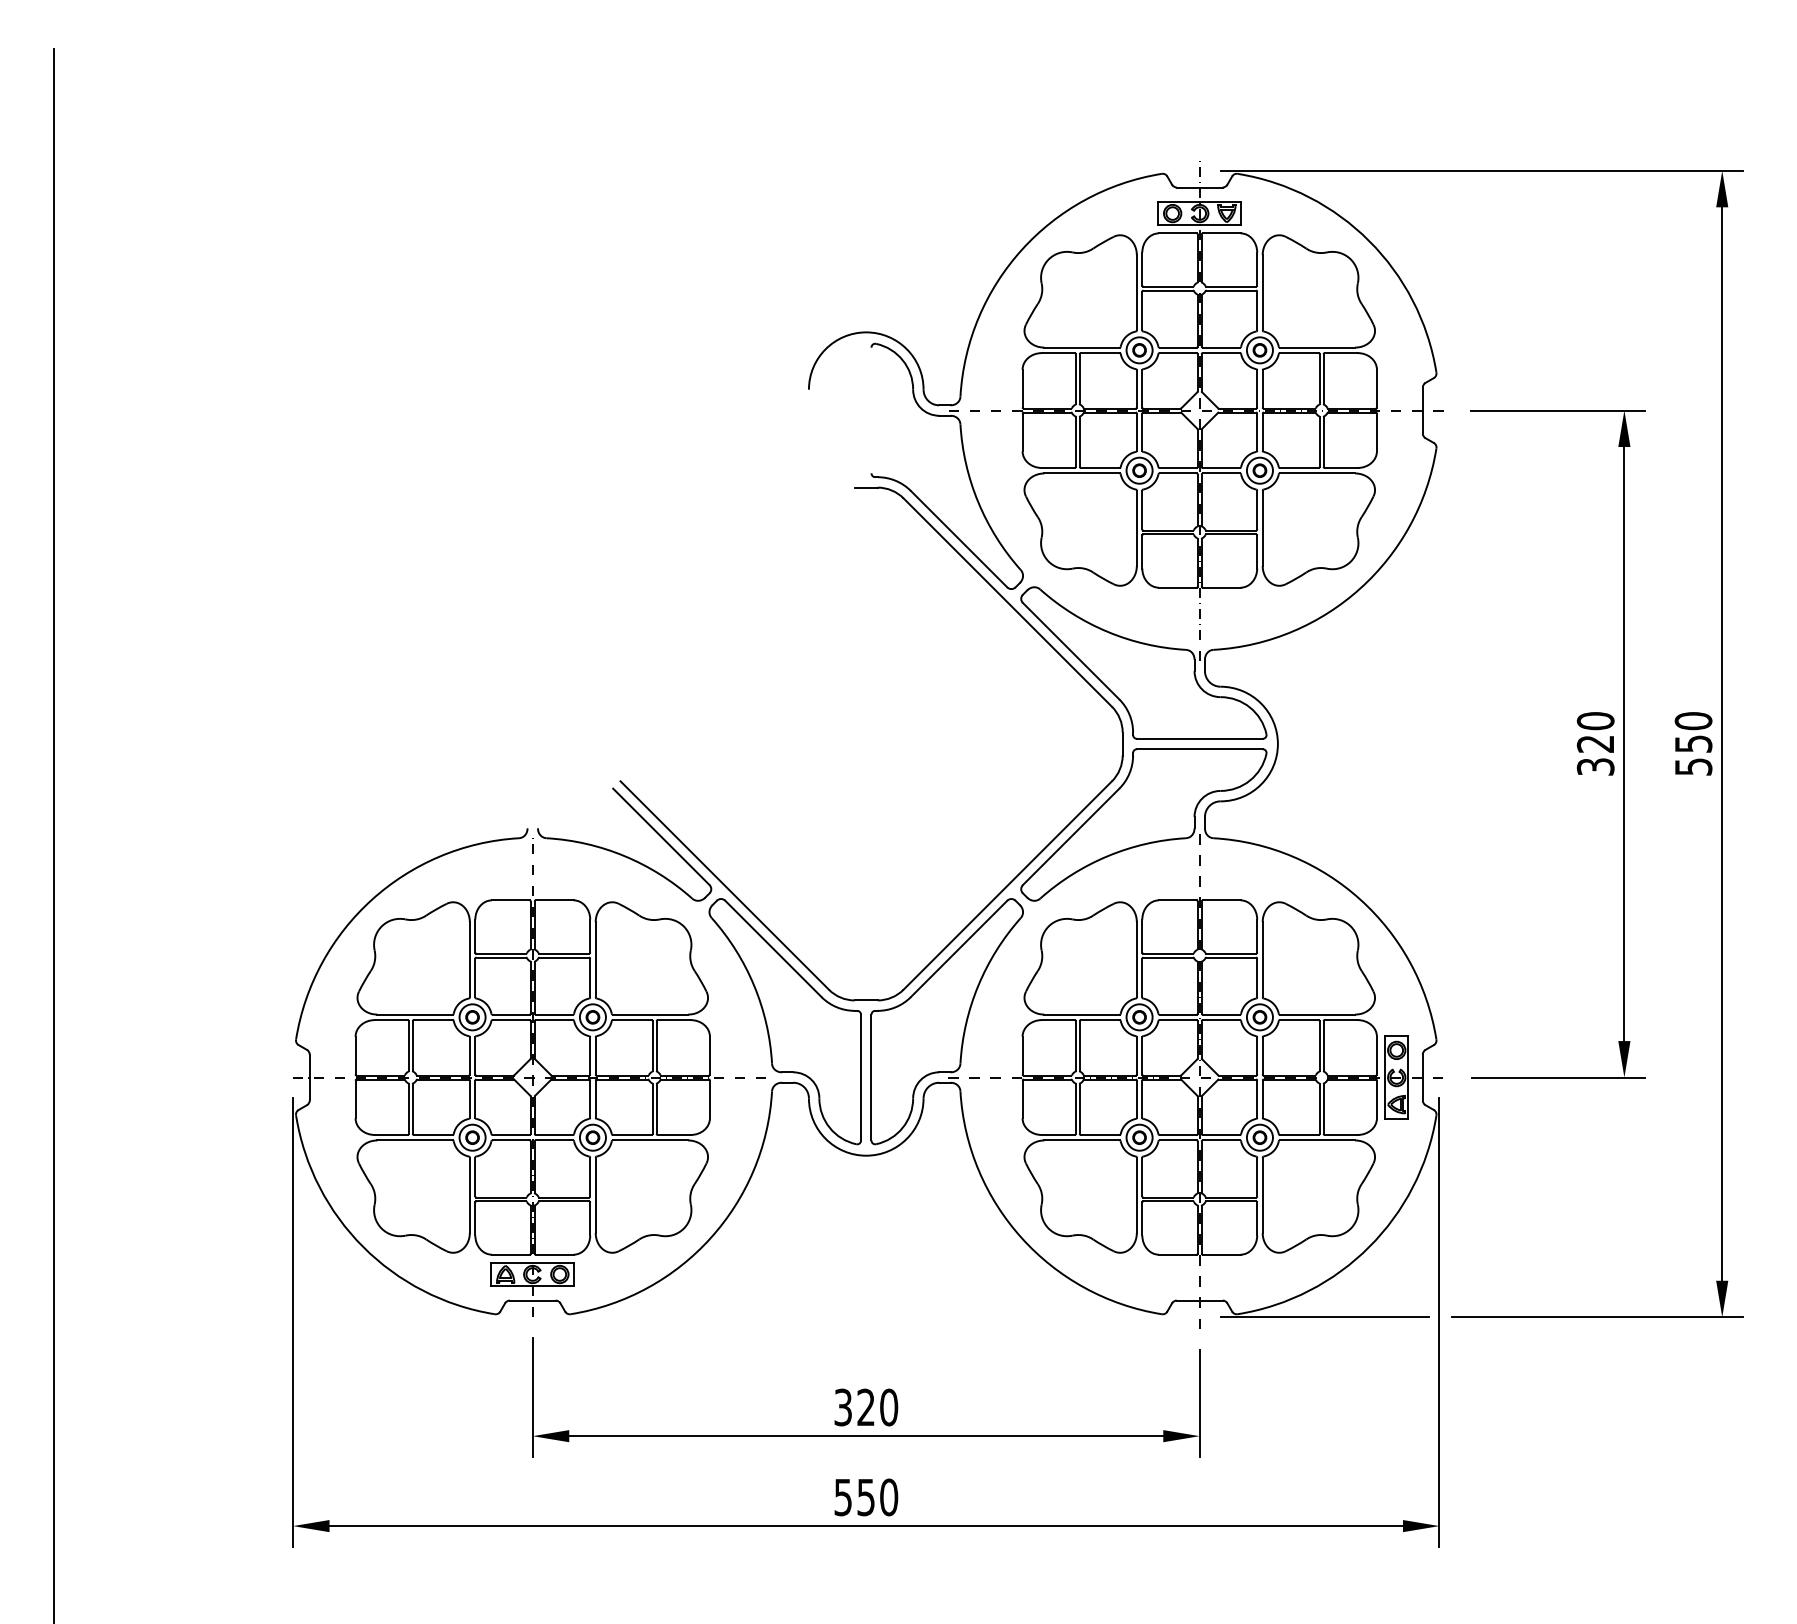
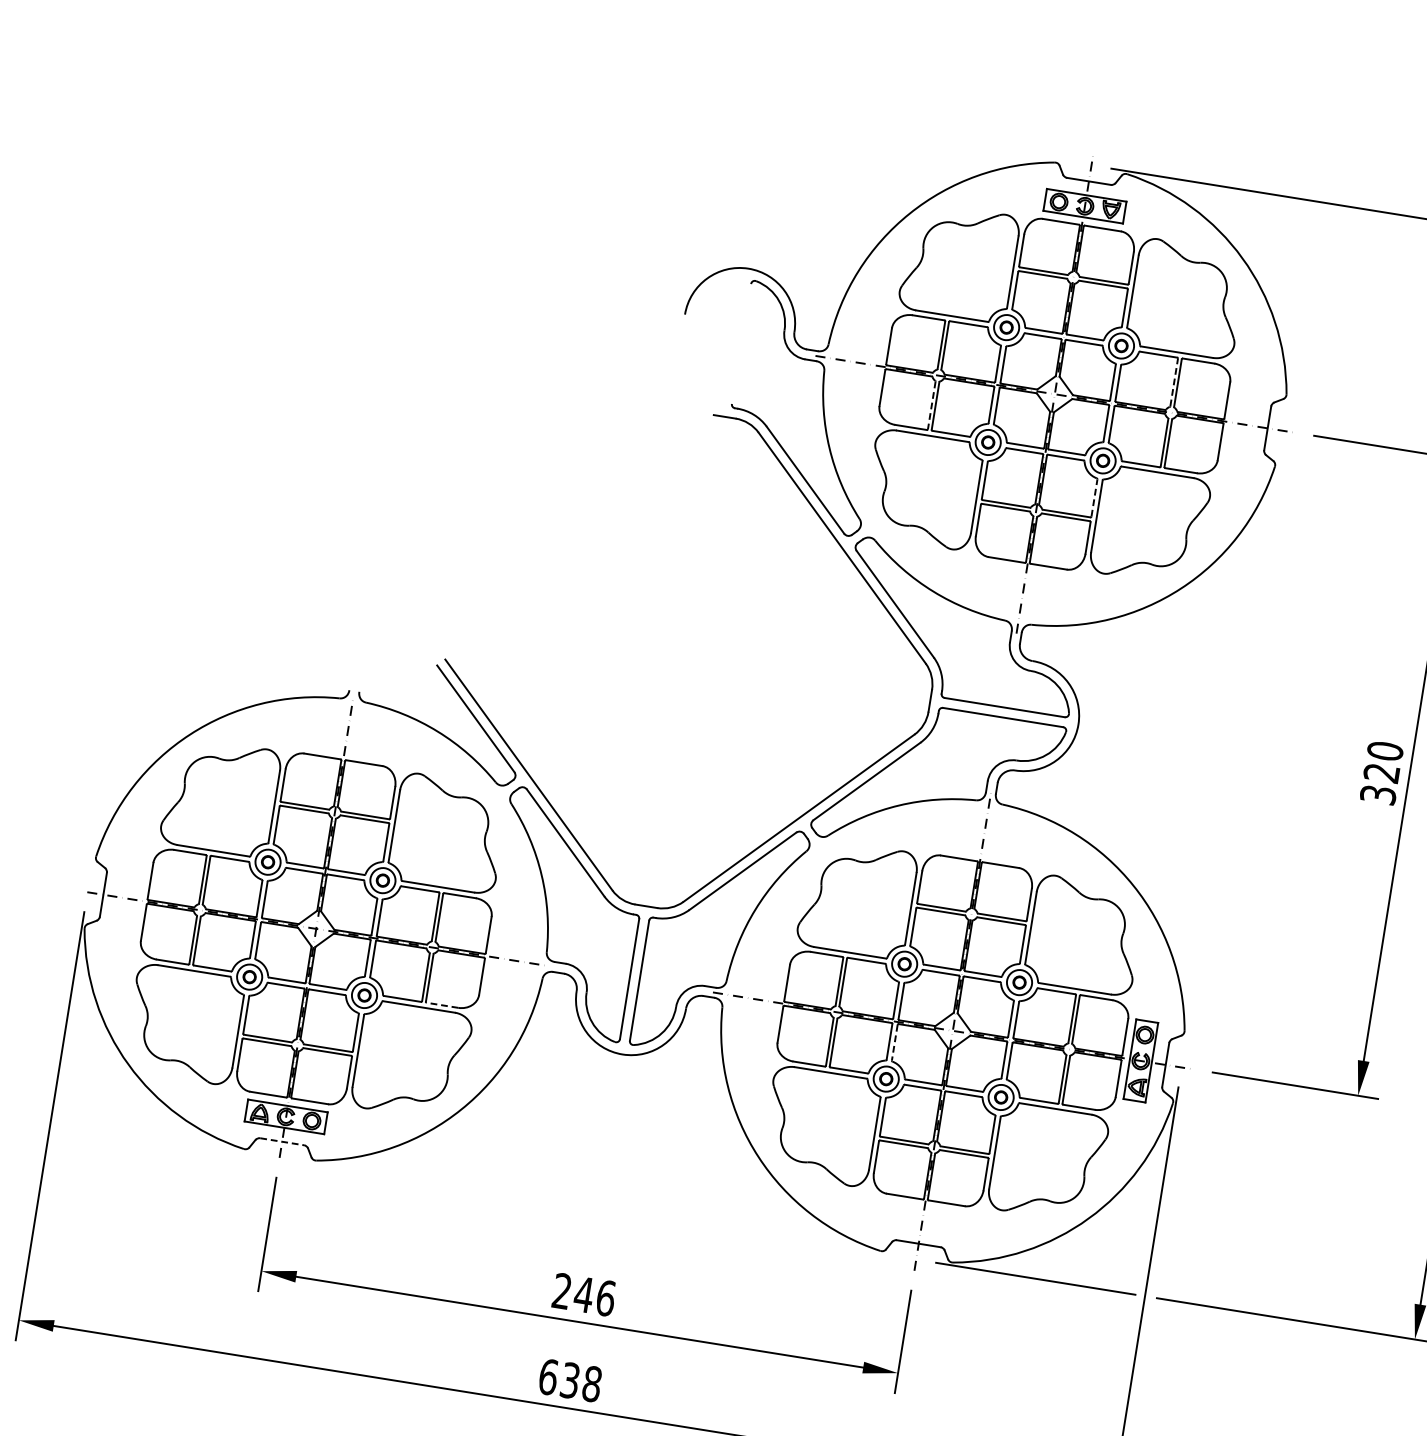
line: (1319, 379) -> (1173, 382), solid -> dashed
line: (1075, 442) -> (931, 405), solid -> dashed
line: (1257, 509) -> (1094, 497), solid -> dashed
line: (1142, 1099) -> (894, 1043), solid -> dashed
line: (674, 1134) -> (442, 1004), solid -> dashed
line: (532, 1300) -> (281, 1141), solid -> dashed
text: (866, 1407) -> (584, 1294), 320 -> 246
text: (866, 1497) -> (570, 1380), 550 -> 638

